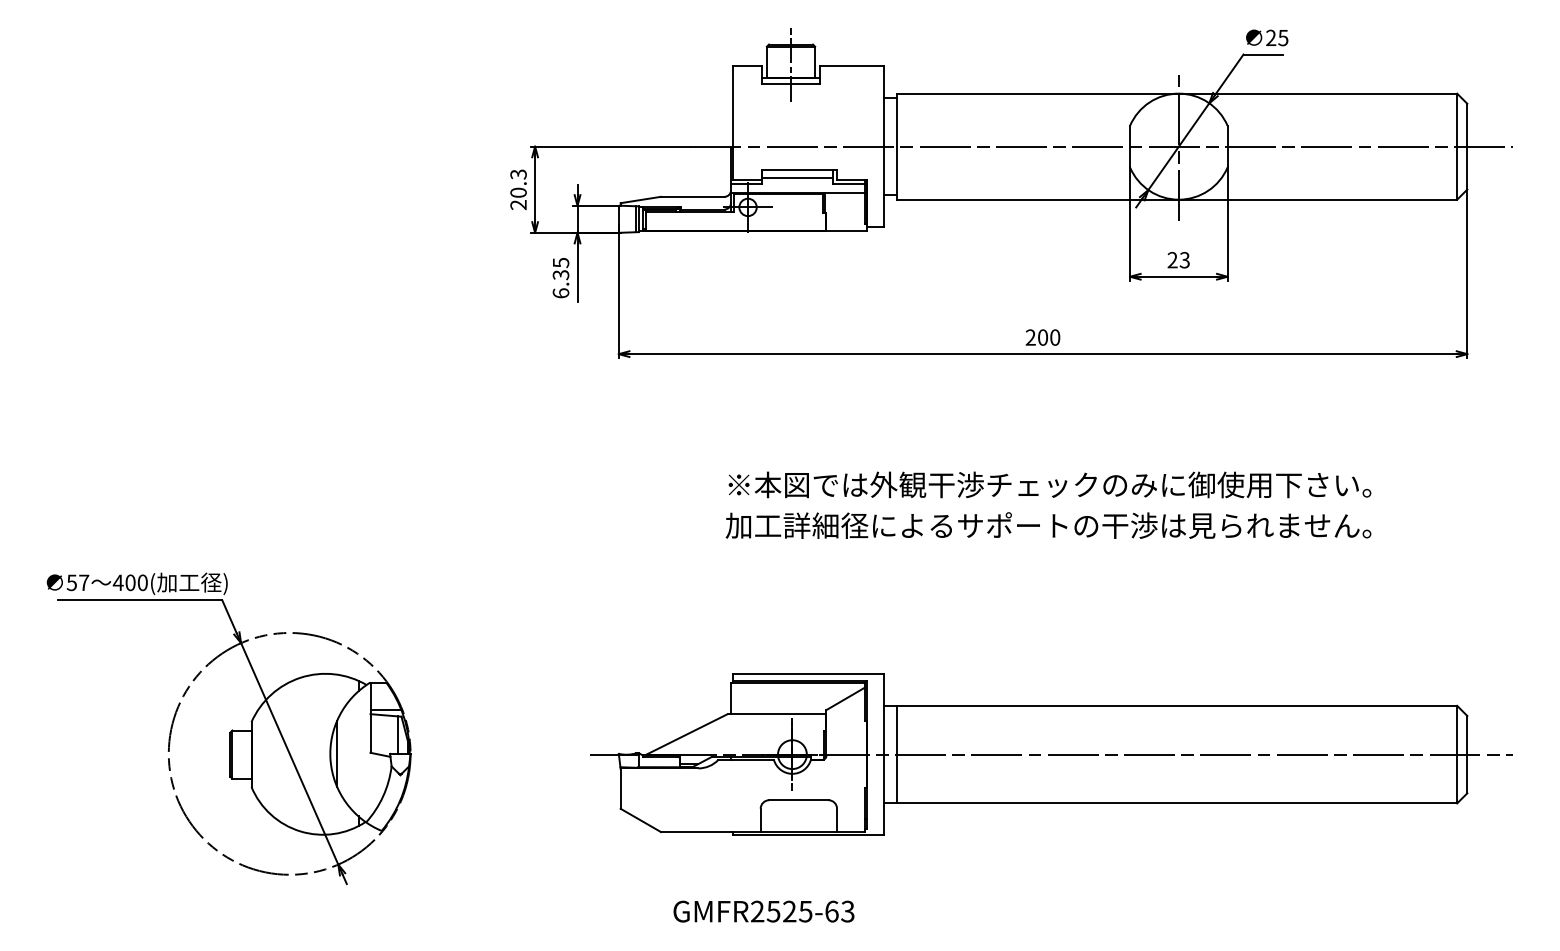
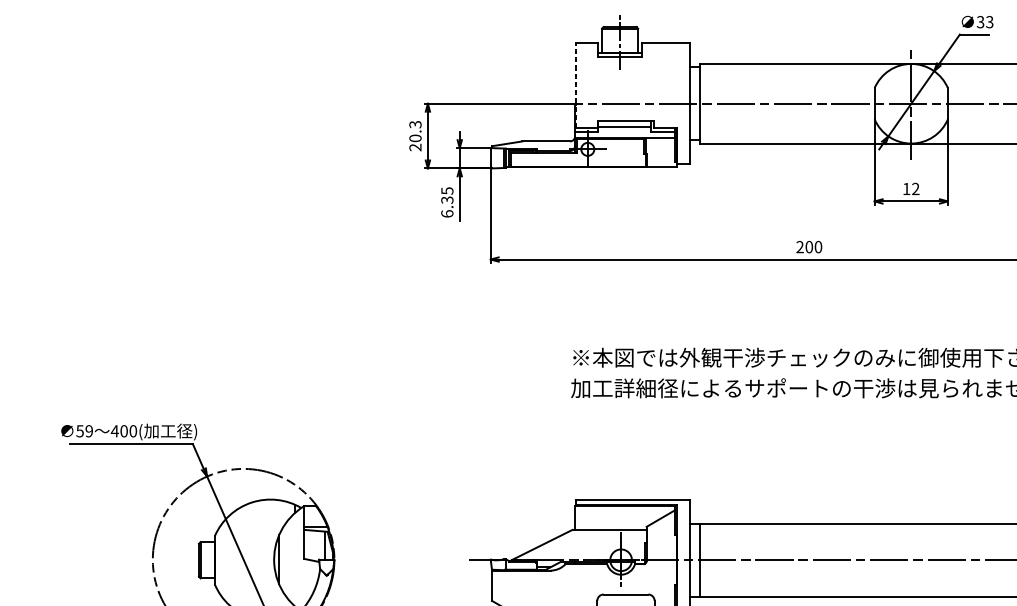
text: (1277, 37) -> (985, 21), 25 -> 33
line: (732, 122) -> (576, 85), solid -> dashed
text: (1178, 260) -> (911, 189), 23 -> 12
text: (84, 582) -> (89, 431), 57 -> 59

